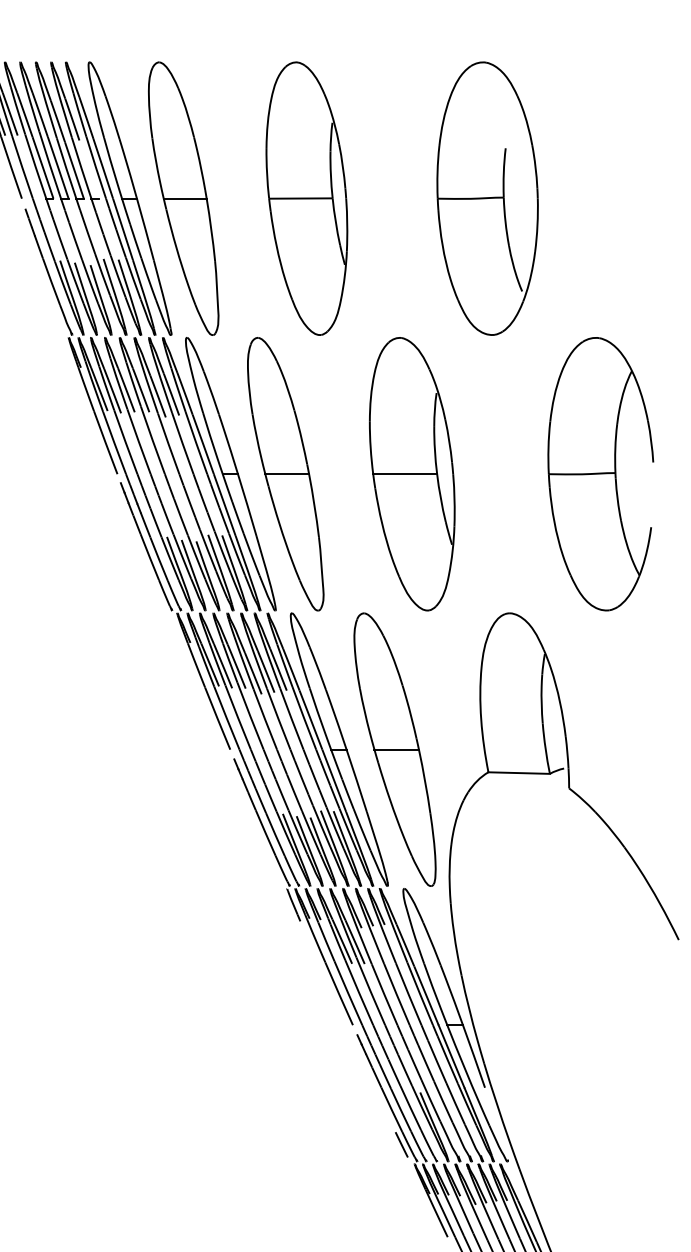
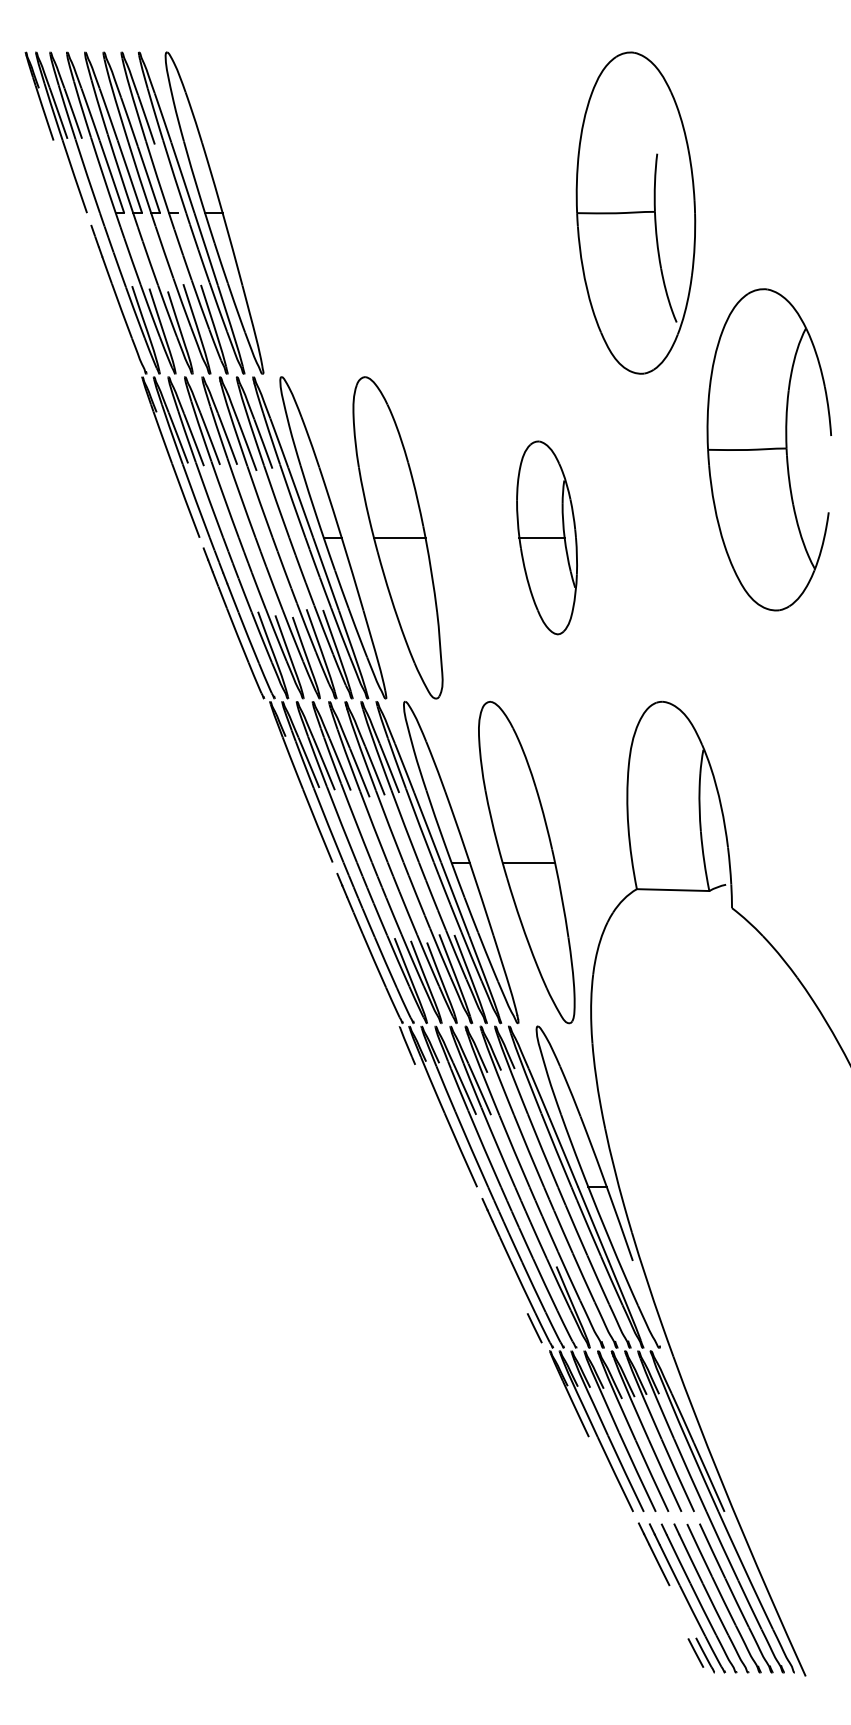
part: (183, 198) -> (277, 212), removed
part: (306, 198) -> (422, 212), removed
part: (411, 473) -> (546, 537), size x0.6
part: (600, 473) -> (768, 449), moved

